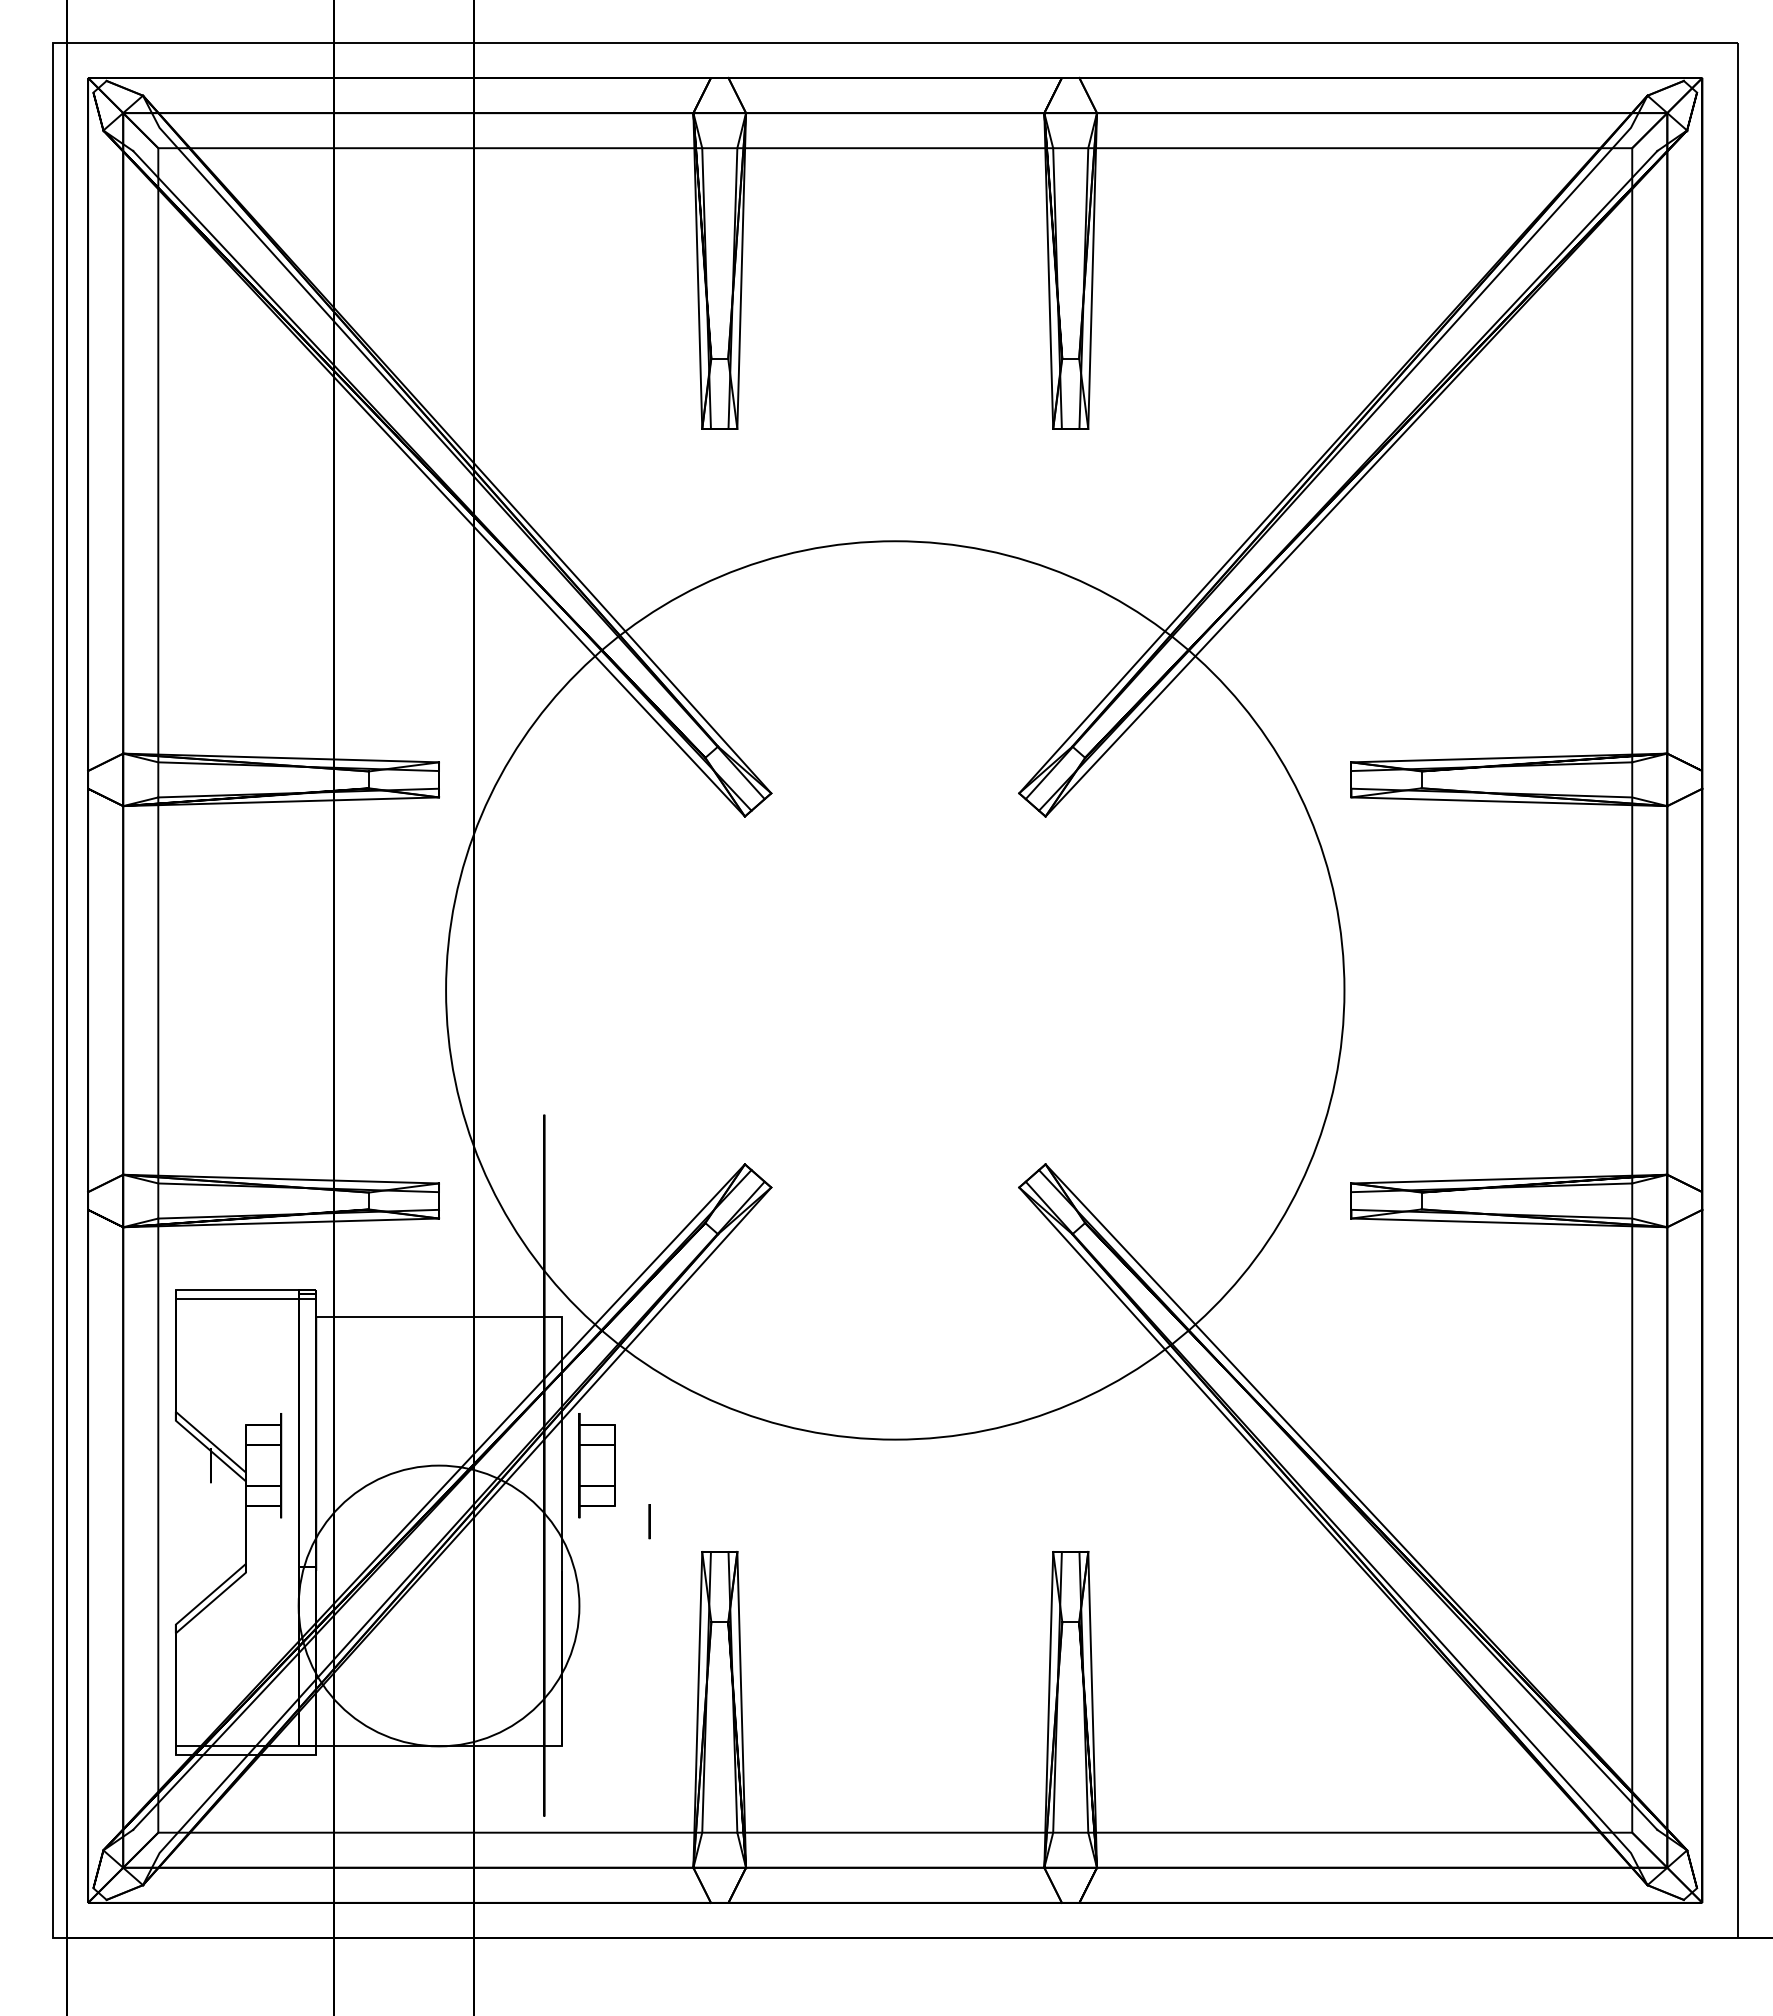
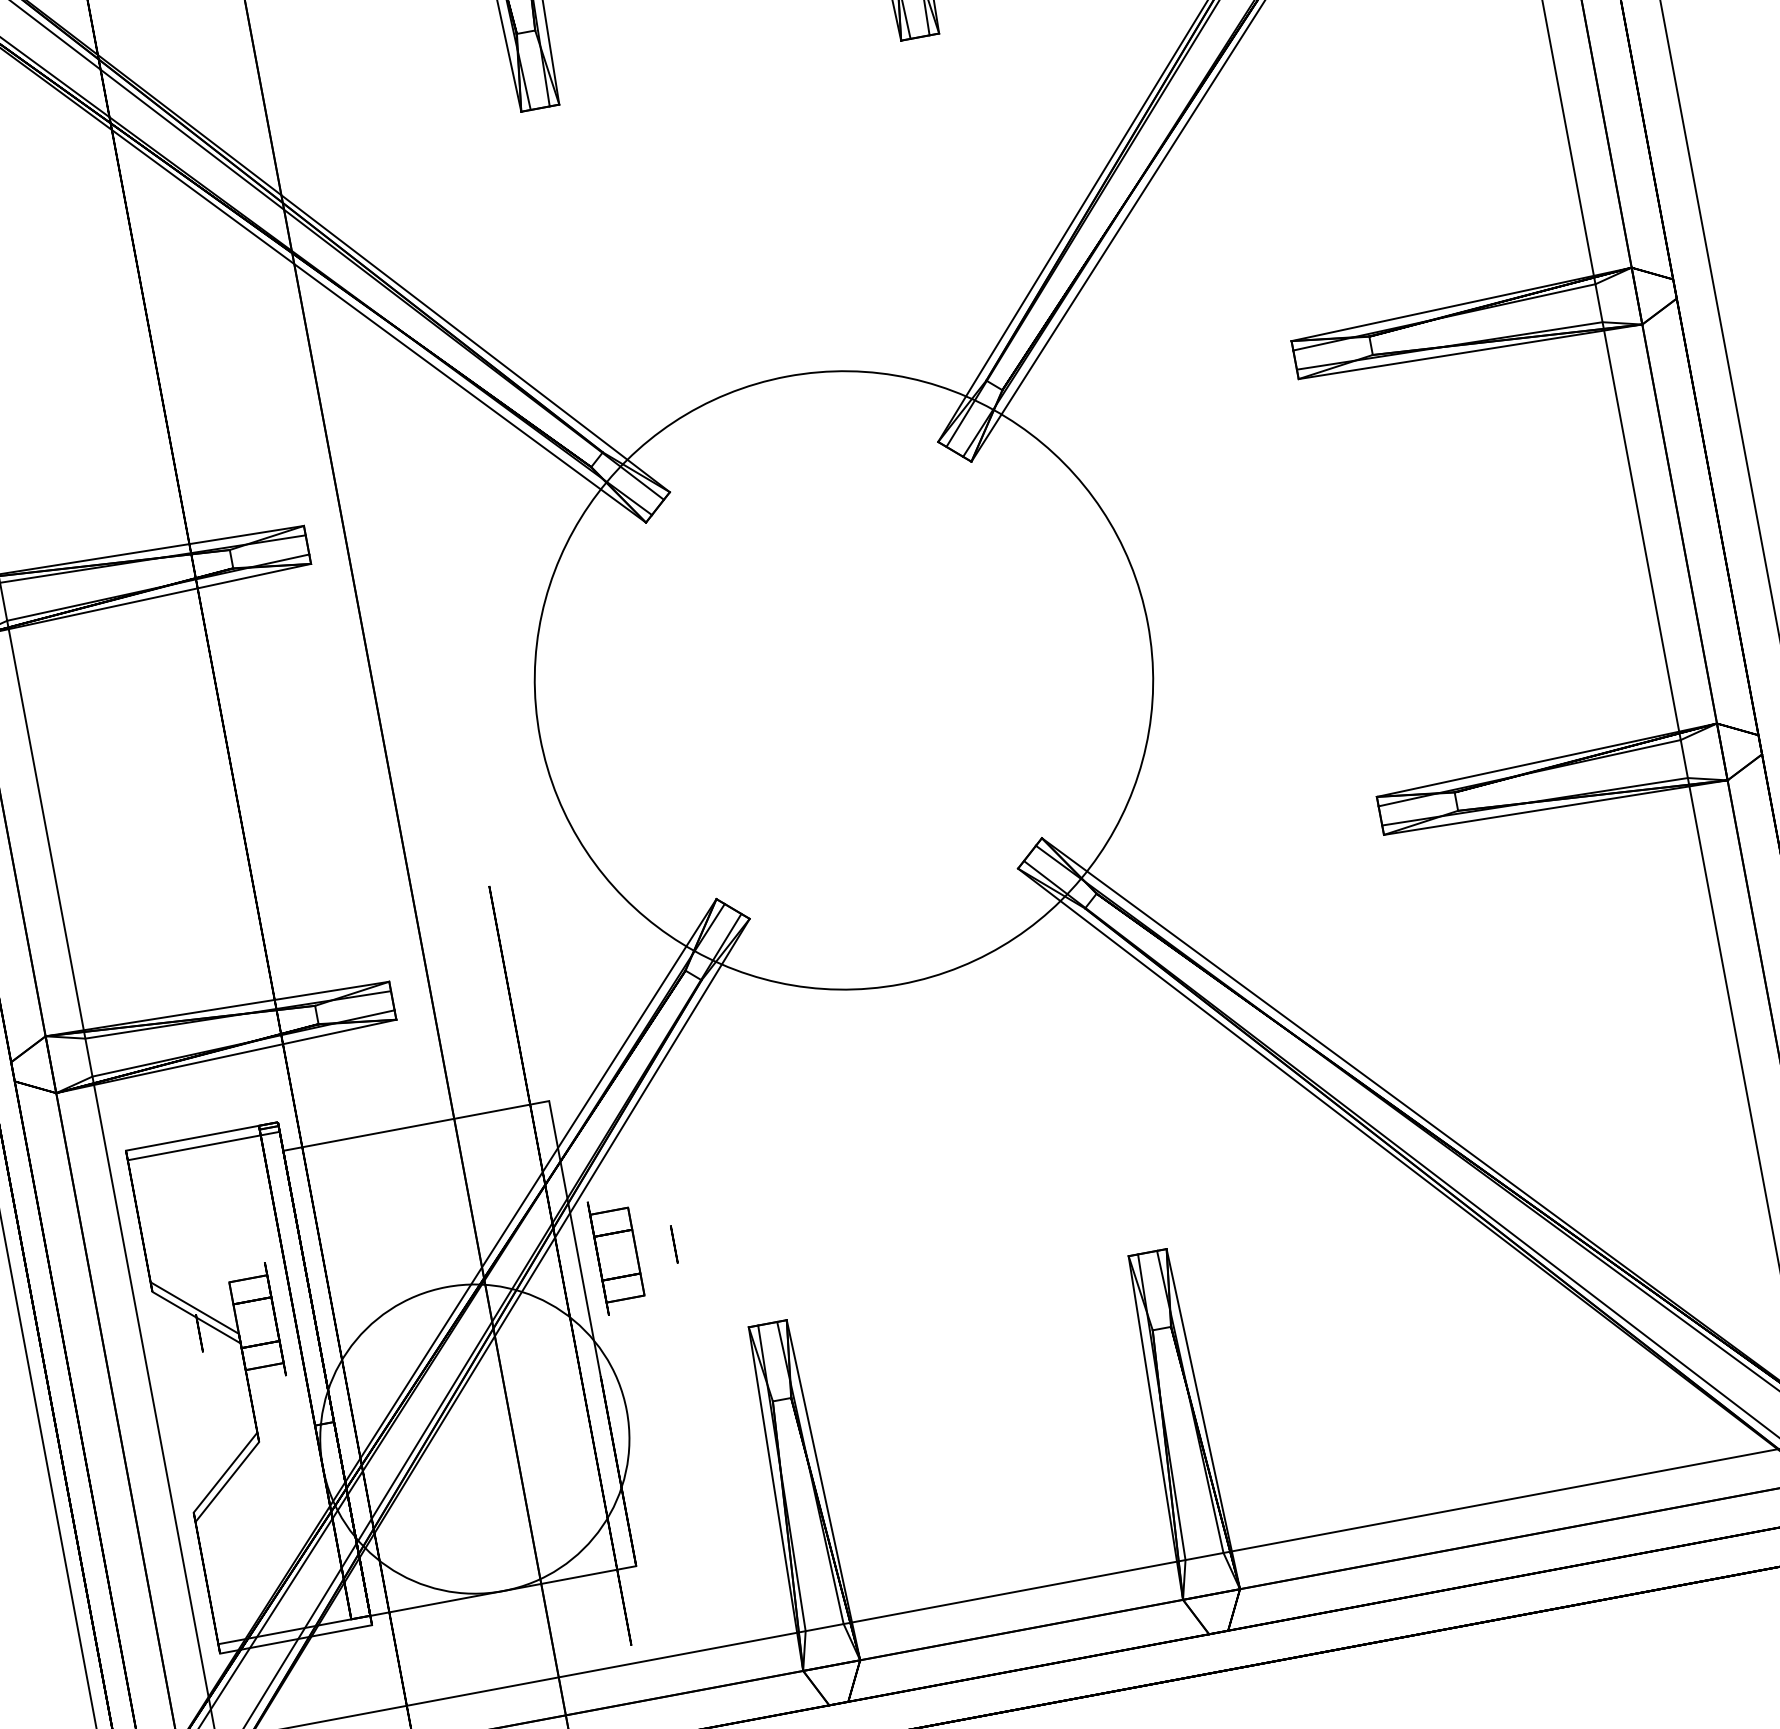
circle: (895, 990) -> (844, 680), size x0.62
circle: (649, 1521) -> (674, 1244), moved

